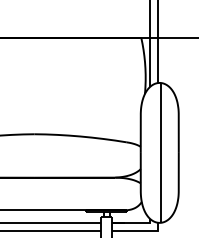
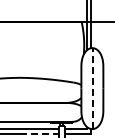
line: (159, 152) -> (92, 88), solid -> dashed
line: (68, 230) -> (39, 133), solid -> dashed

